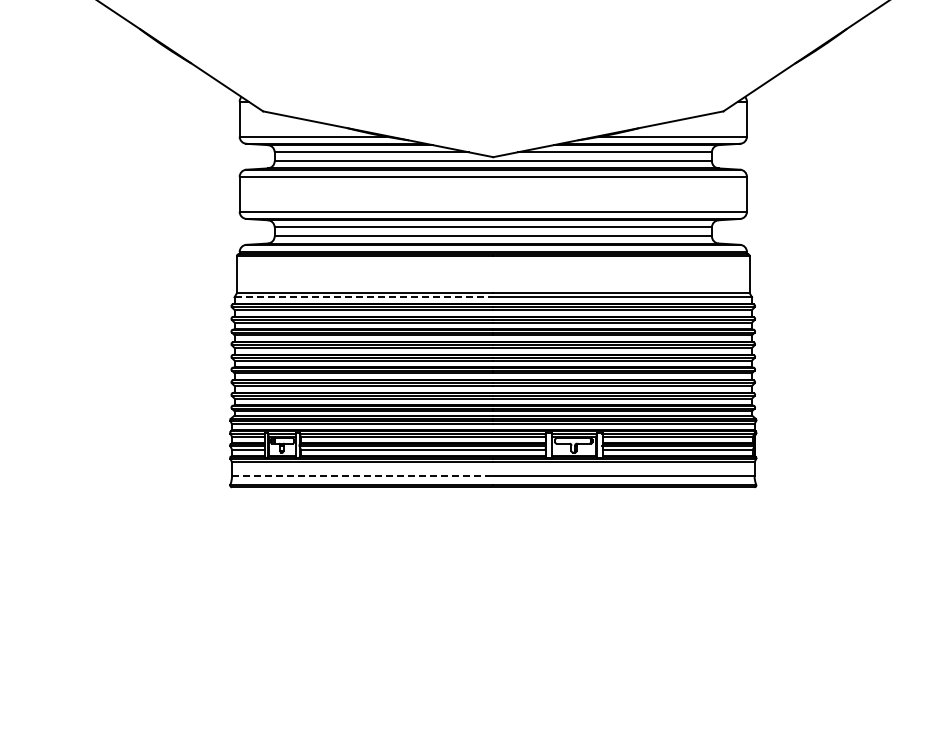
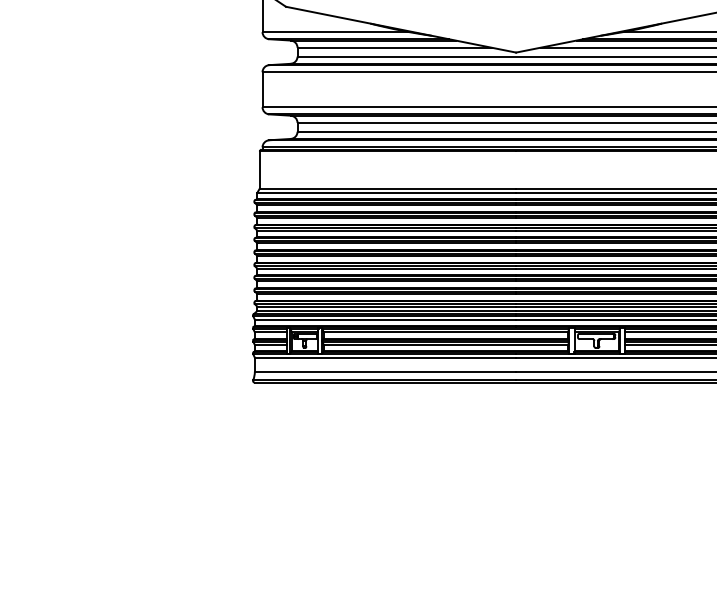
line: (364, 297) -> (387, 192), dashed -> solid
line: (362, 476) -> (385, 371), dashed -> solid

